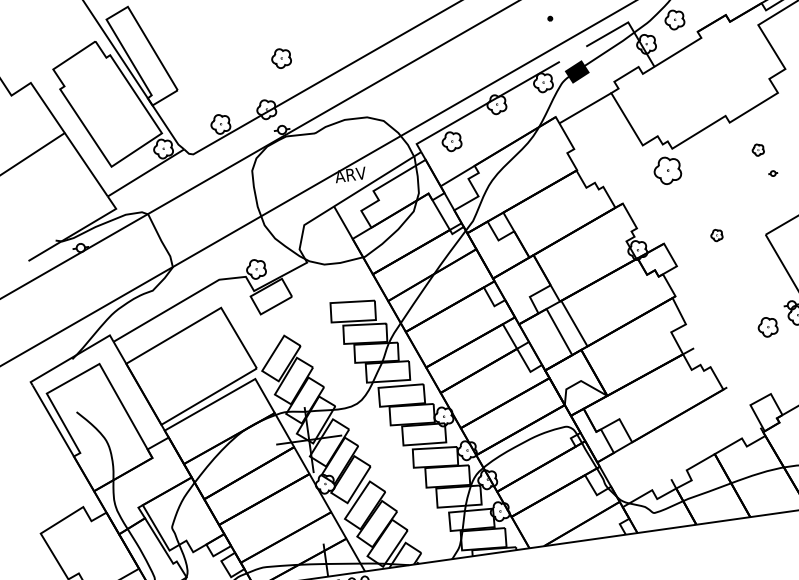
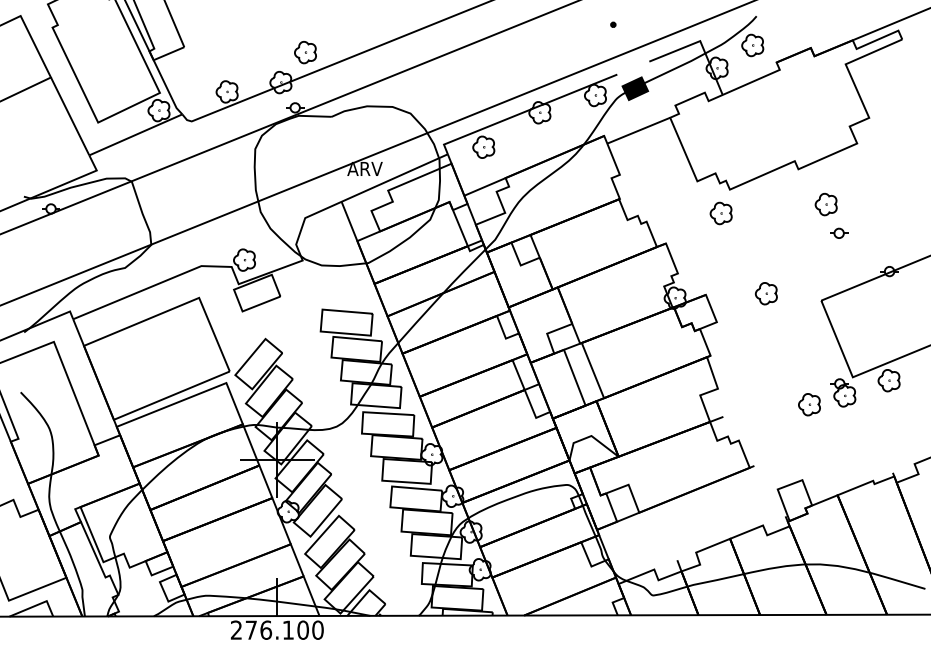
part: (281, 58) -> (305, 52), moved
part: (757, 150) -> (825, 204), size x1.67
part: (666, 170) -> (720, 213), size x0.71
part: (773, 172) -> (839, 232), size x1.67
part: (716, 235) -> (766, 293), size x1.67

